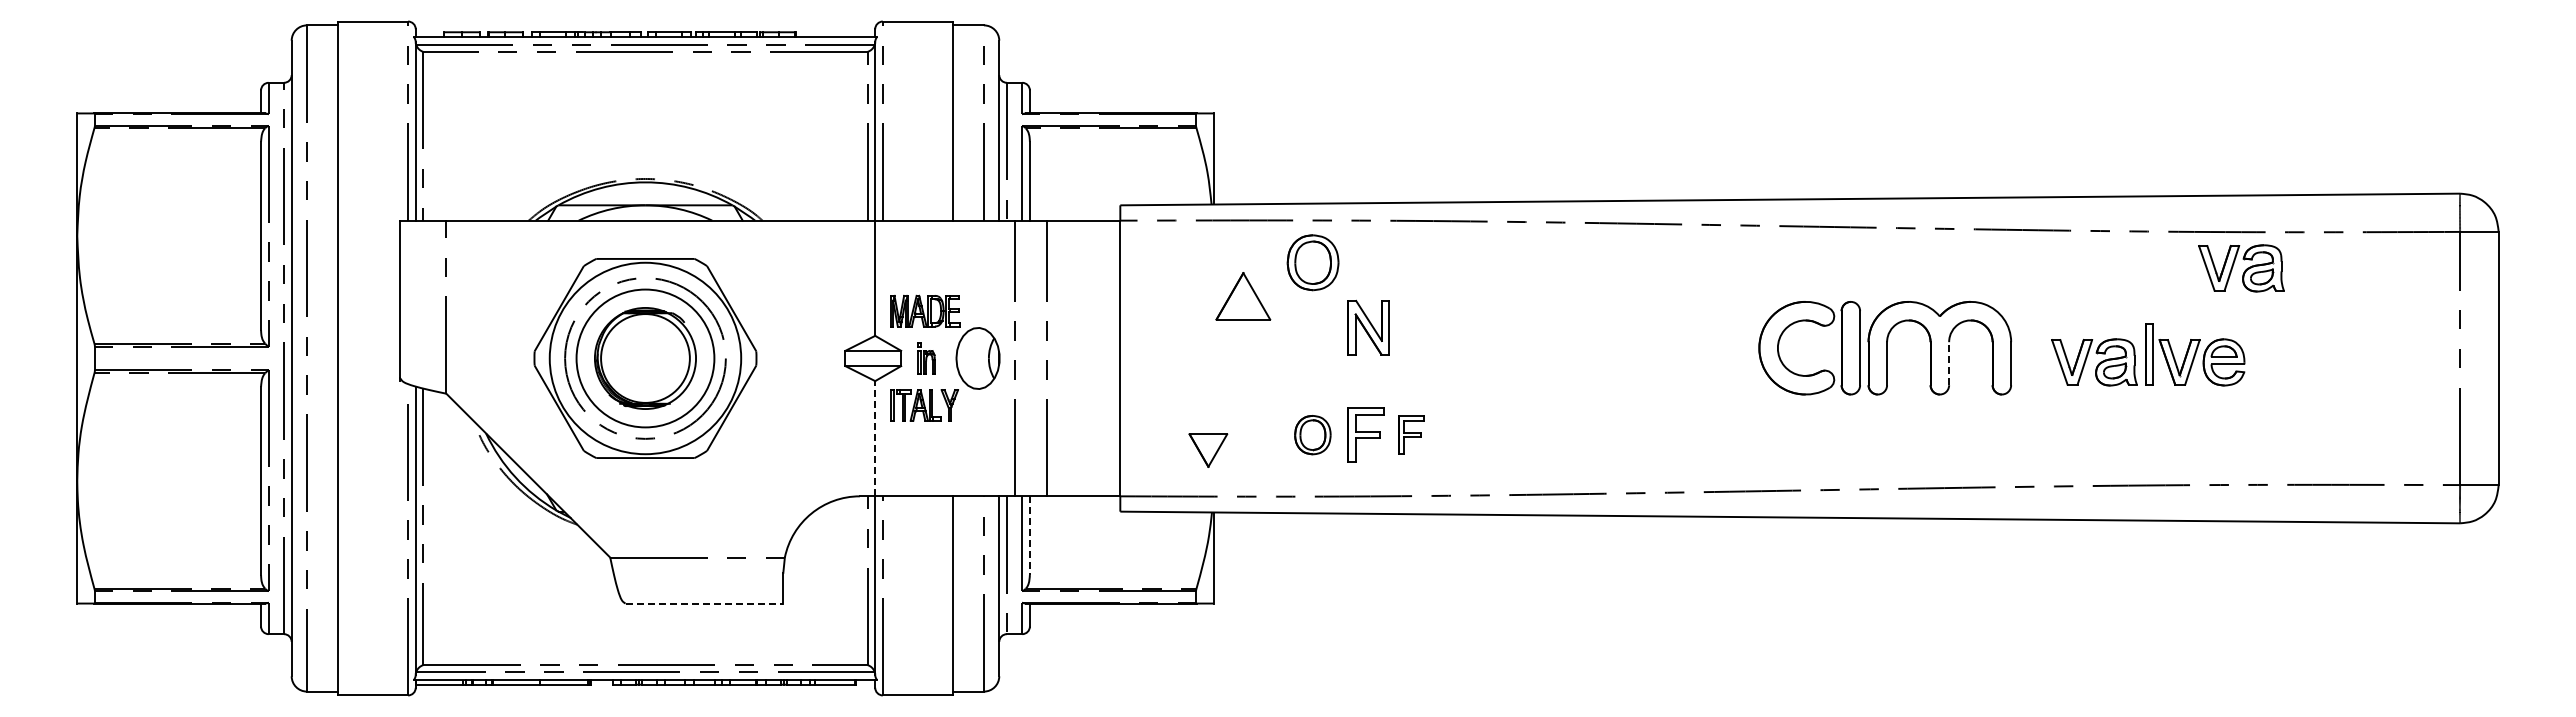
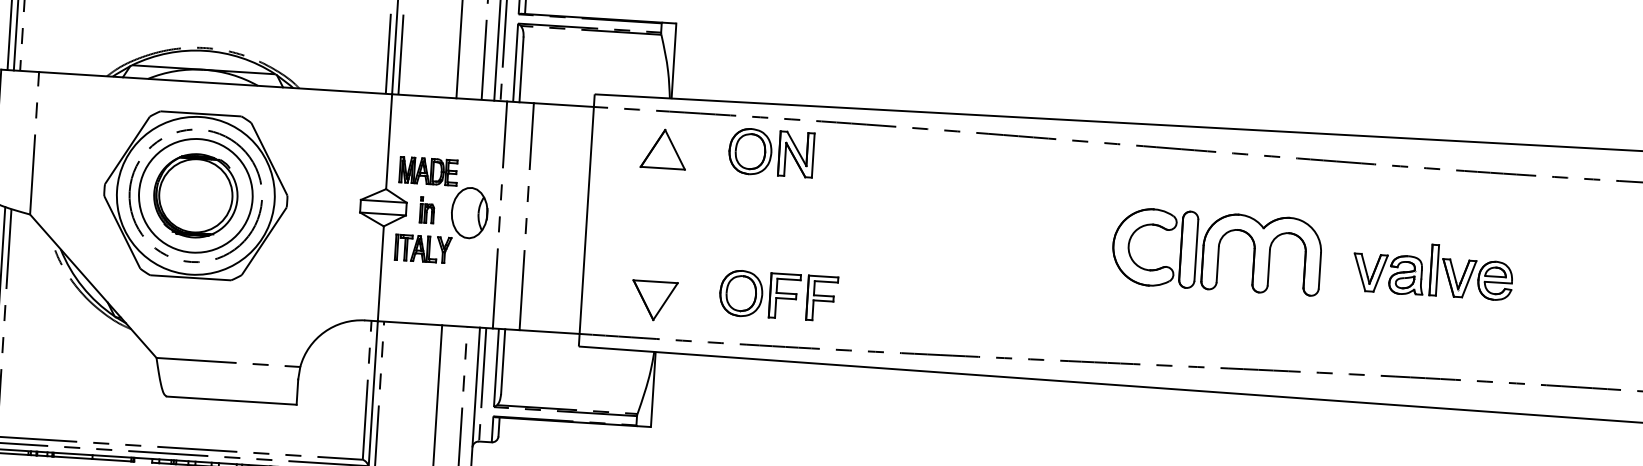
part: (2241, 268) -> (1514, 204), removed
part: (1243, 296) -> (664, 149), moved
part: (1368, 327) -> (796, 154), moved
line: (1949, 363) -> (1269, 267), dashed -> solid
part: (1312, 434) -> (741, 292), size x1.43
part: (1410, 434) -> (821, 298), size x1.43
line: (875, 438) -> (381, 273), dashed -> solid
part: (1208, 450) -> (654, 300), size x1.43
line: (1029, 536) -> (502, 362), dashed -> solid
line: (704, 603) -> (231, 400), dashed -> solid

